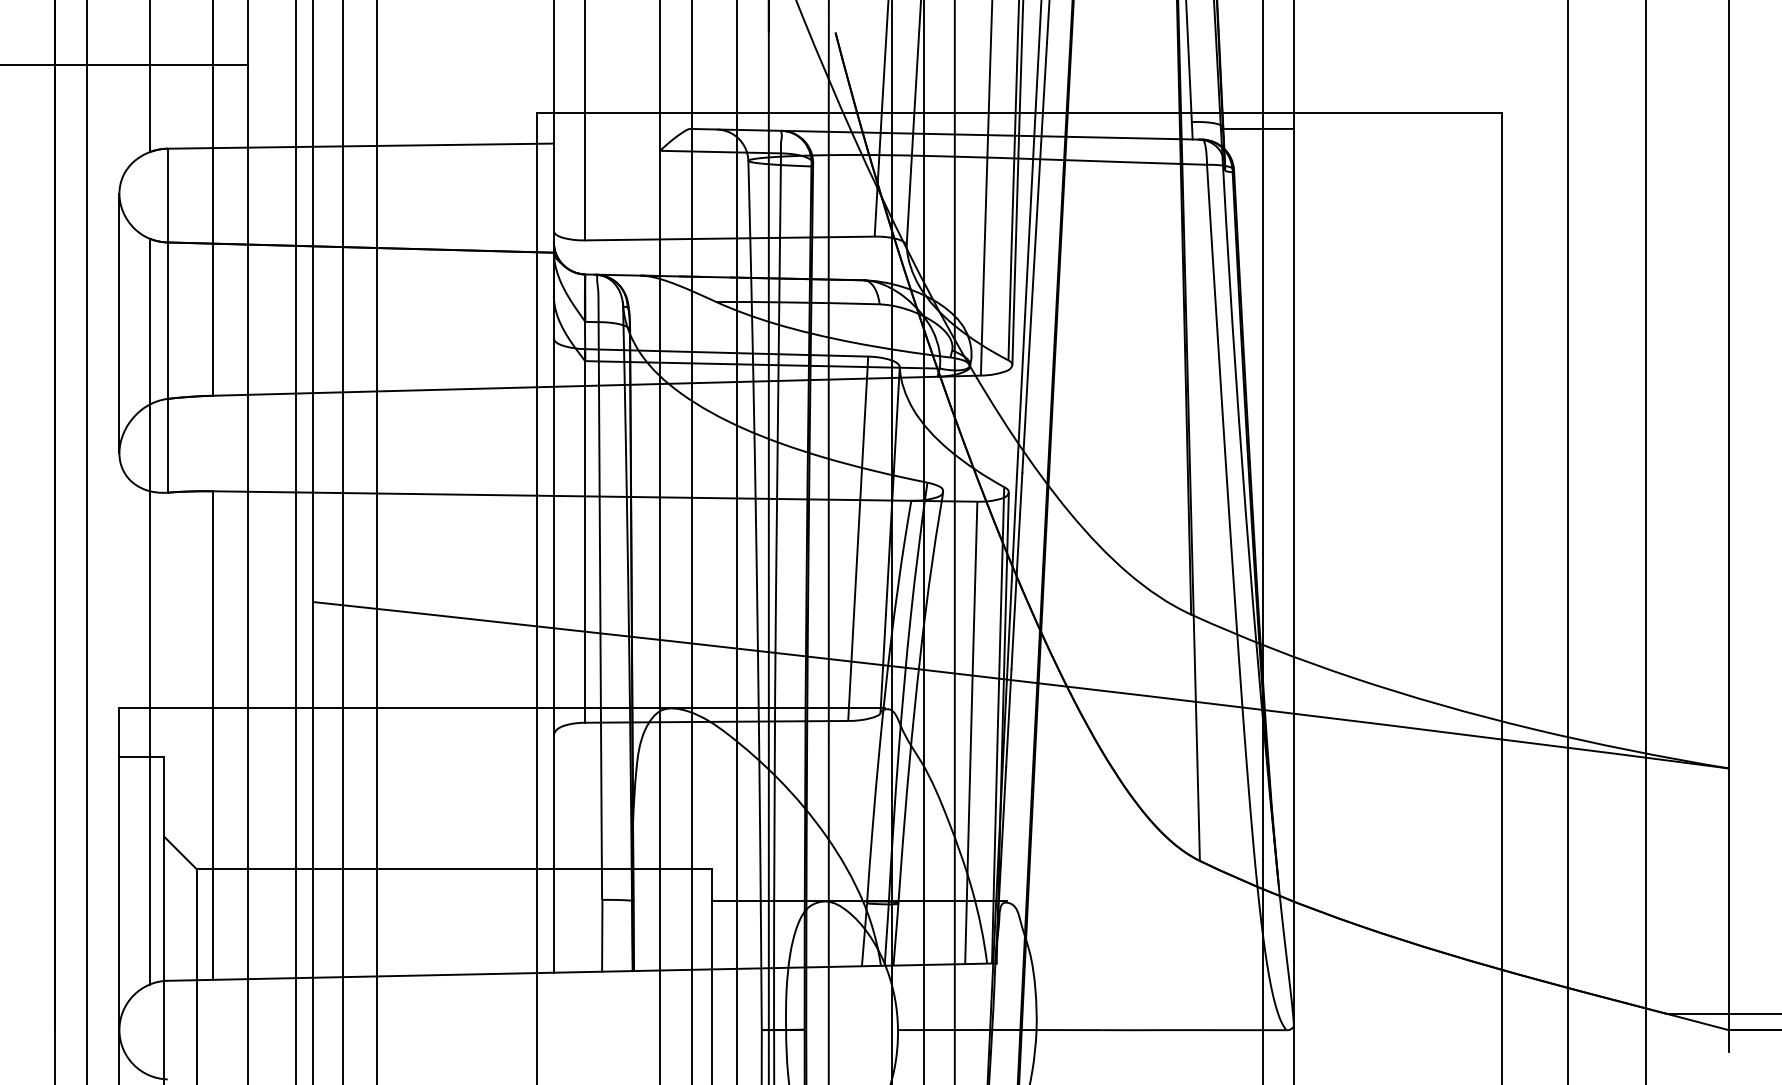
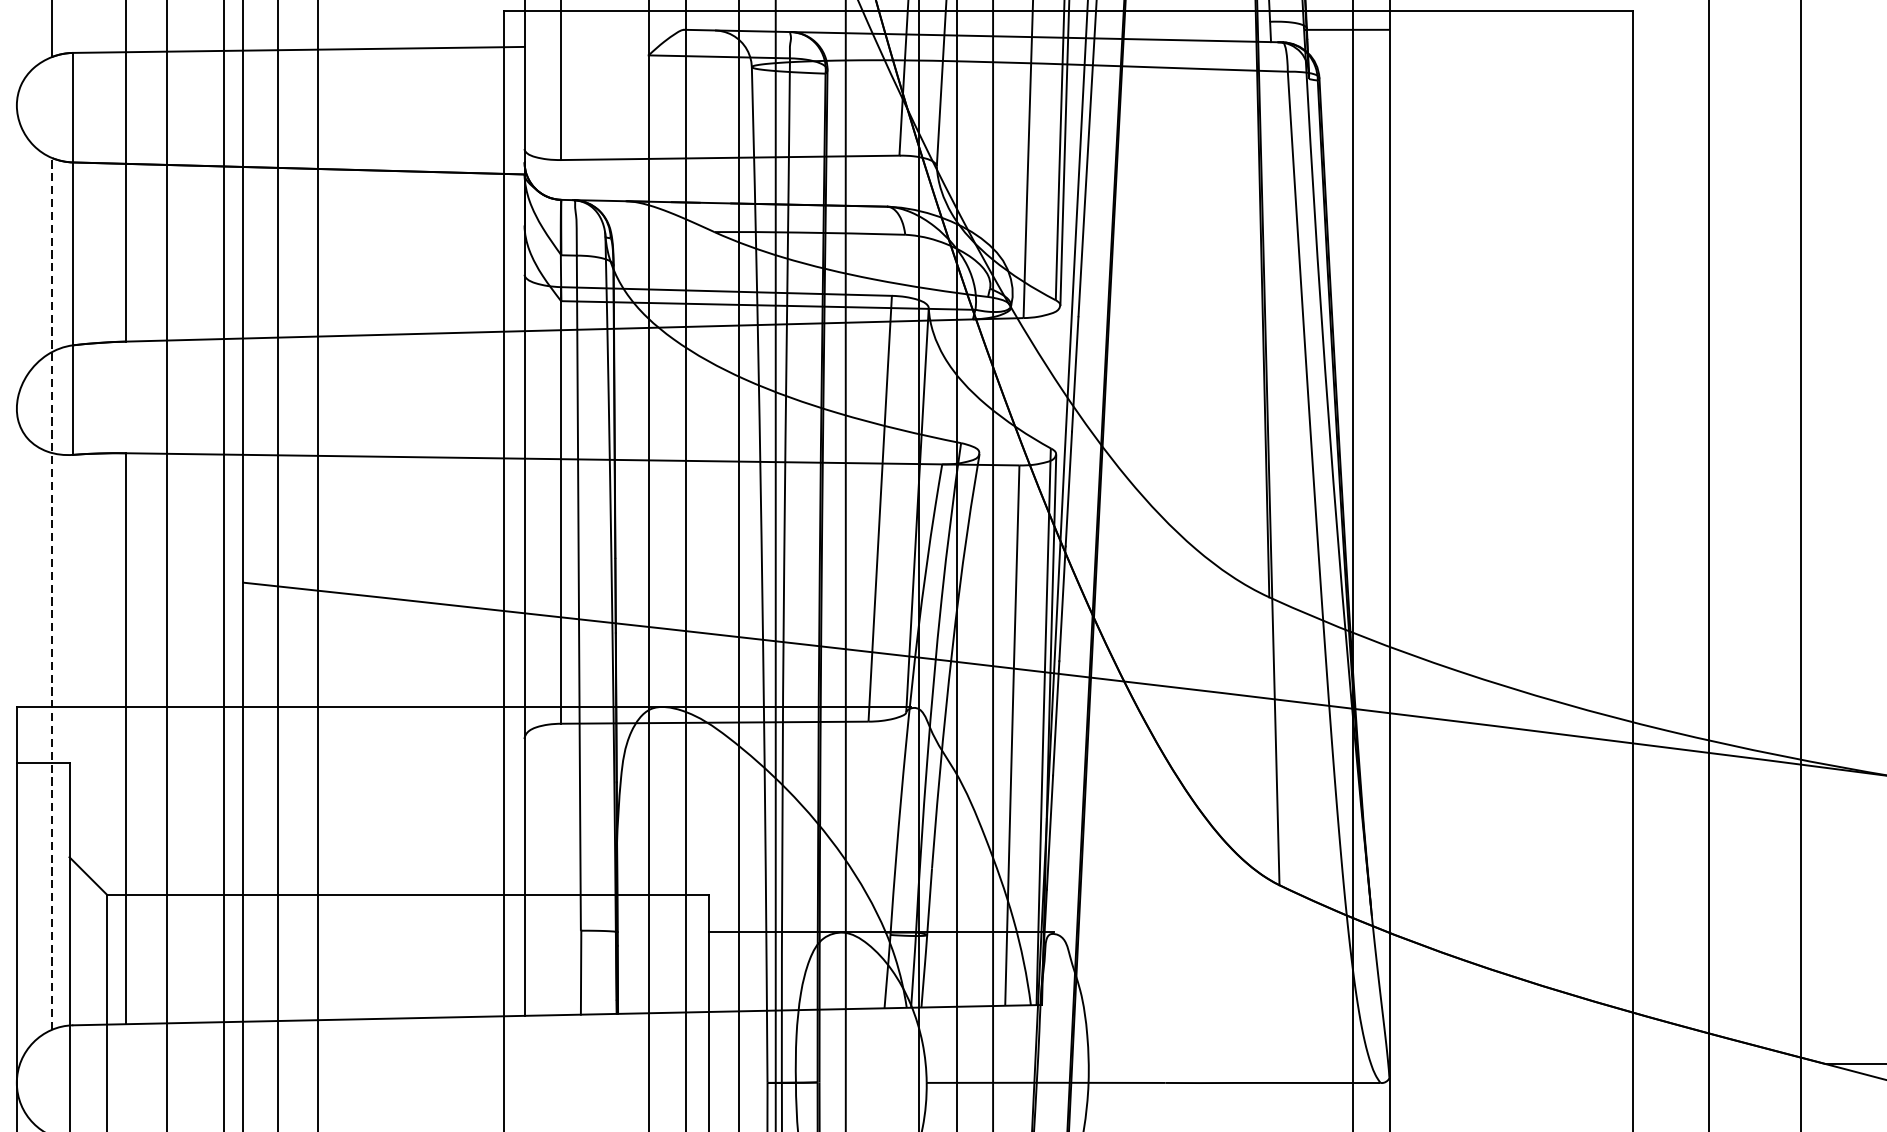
line: (119, 323) -> (16, 257), removed
line: (149, 611) -> (51, 593), solid -> dashed

